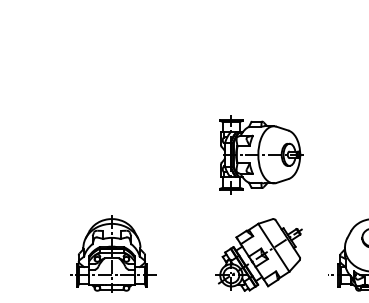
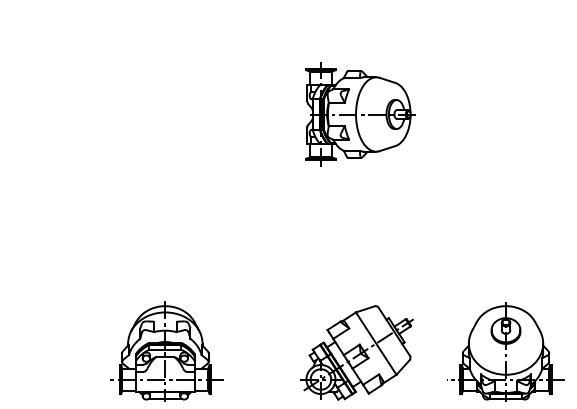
part: (261, 154) -> (360, 114), moved

